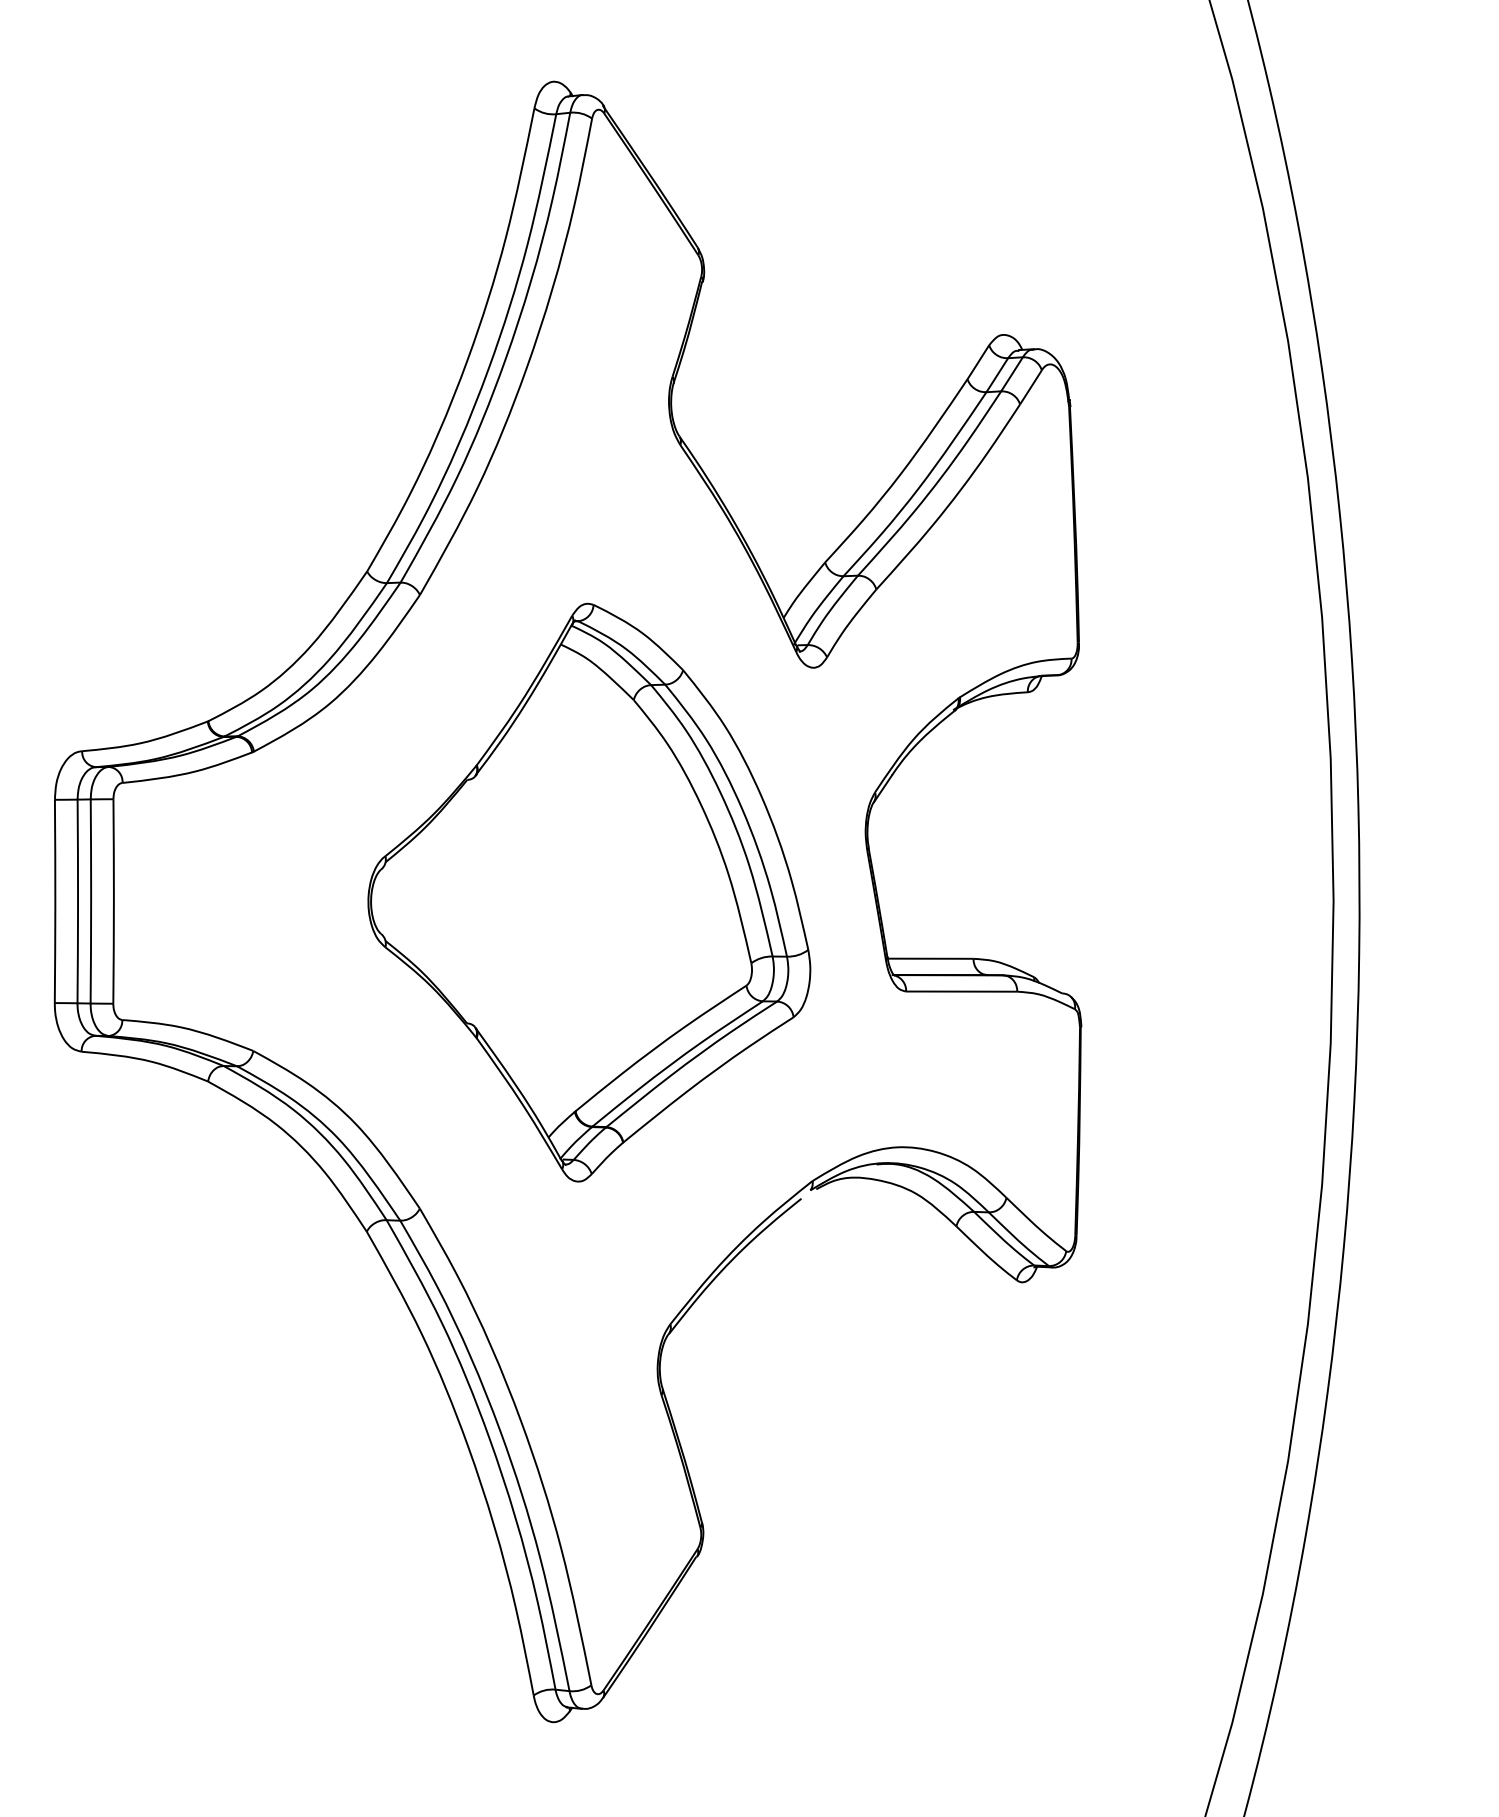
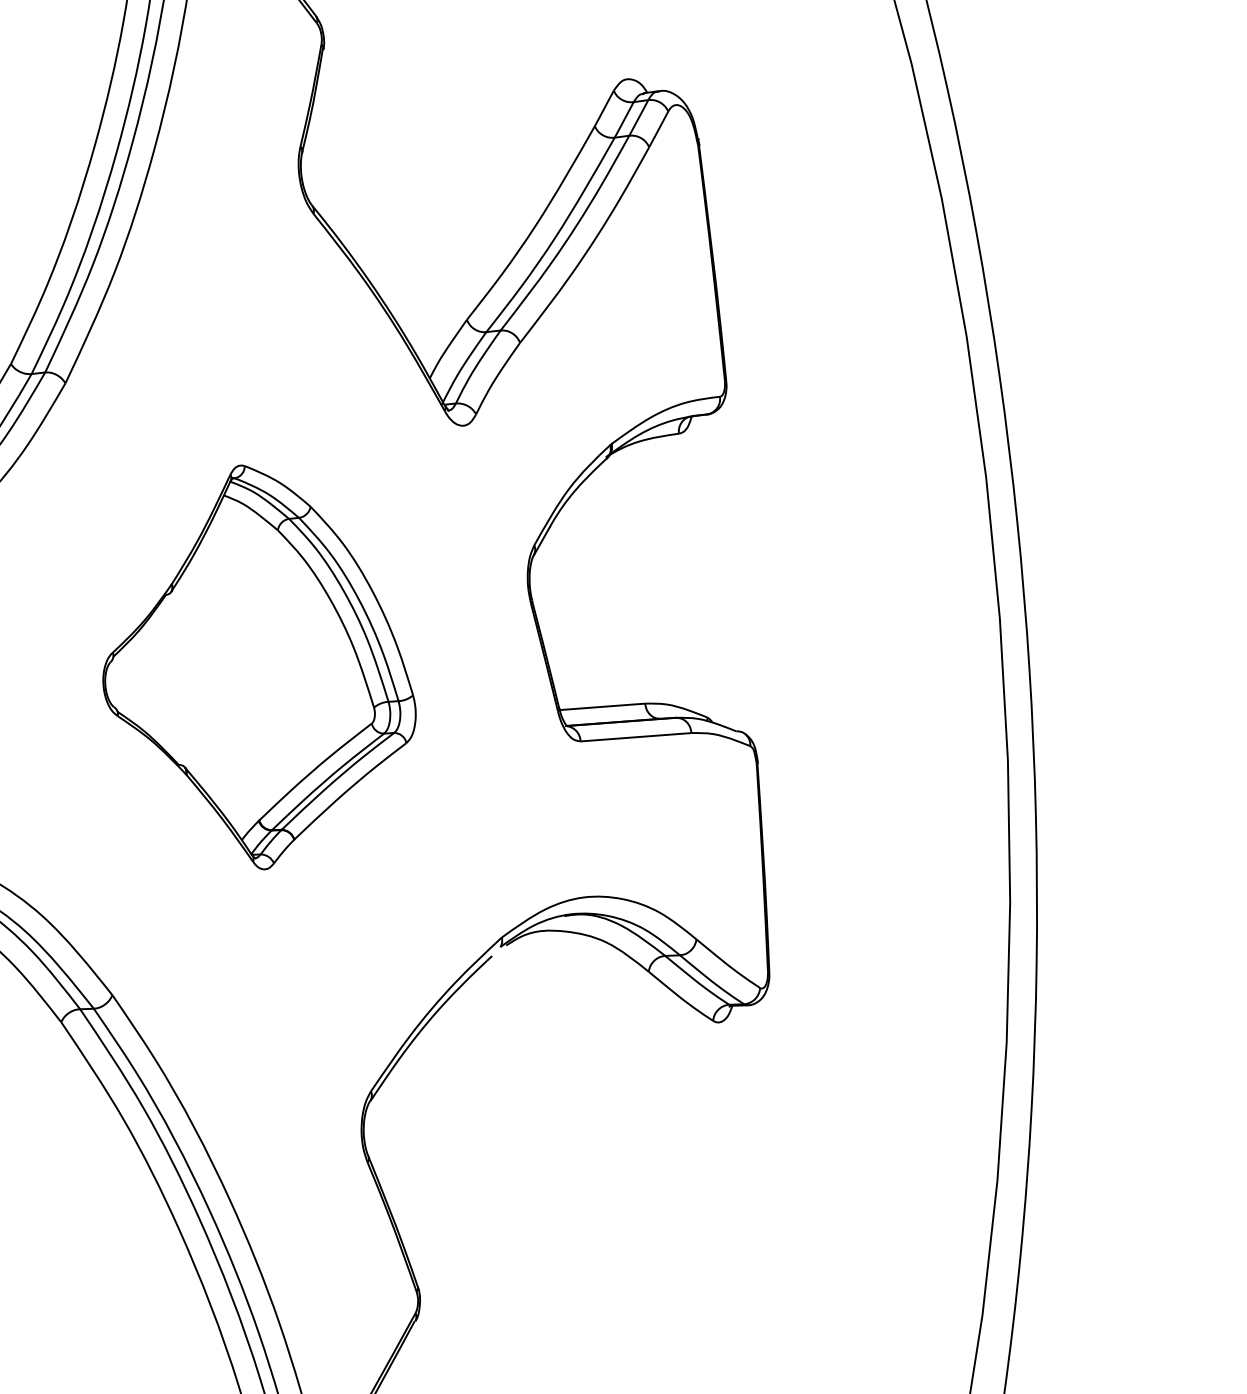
part: (589, 892) -> (257, 666), size x0.7

